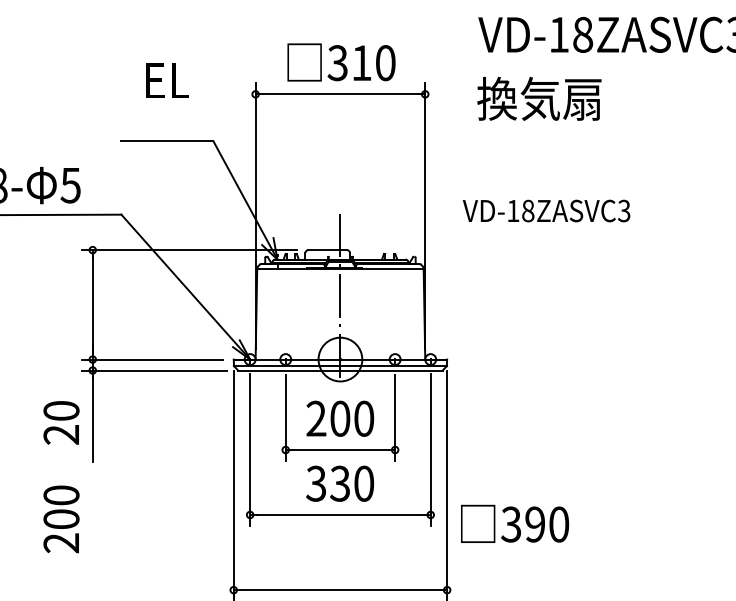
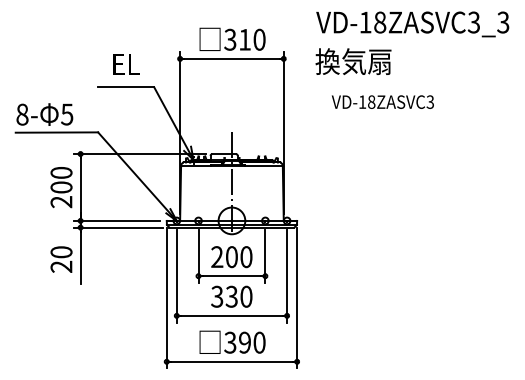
text: (167, 80) -> (126, 64), moved
text: (545, 209) -> (382, 101), moved
text: (61, 519) -> (61, 187), moved
text: (514, 522) -> (232, 341), moved

